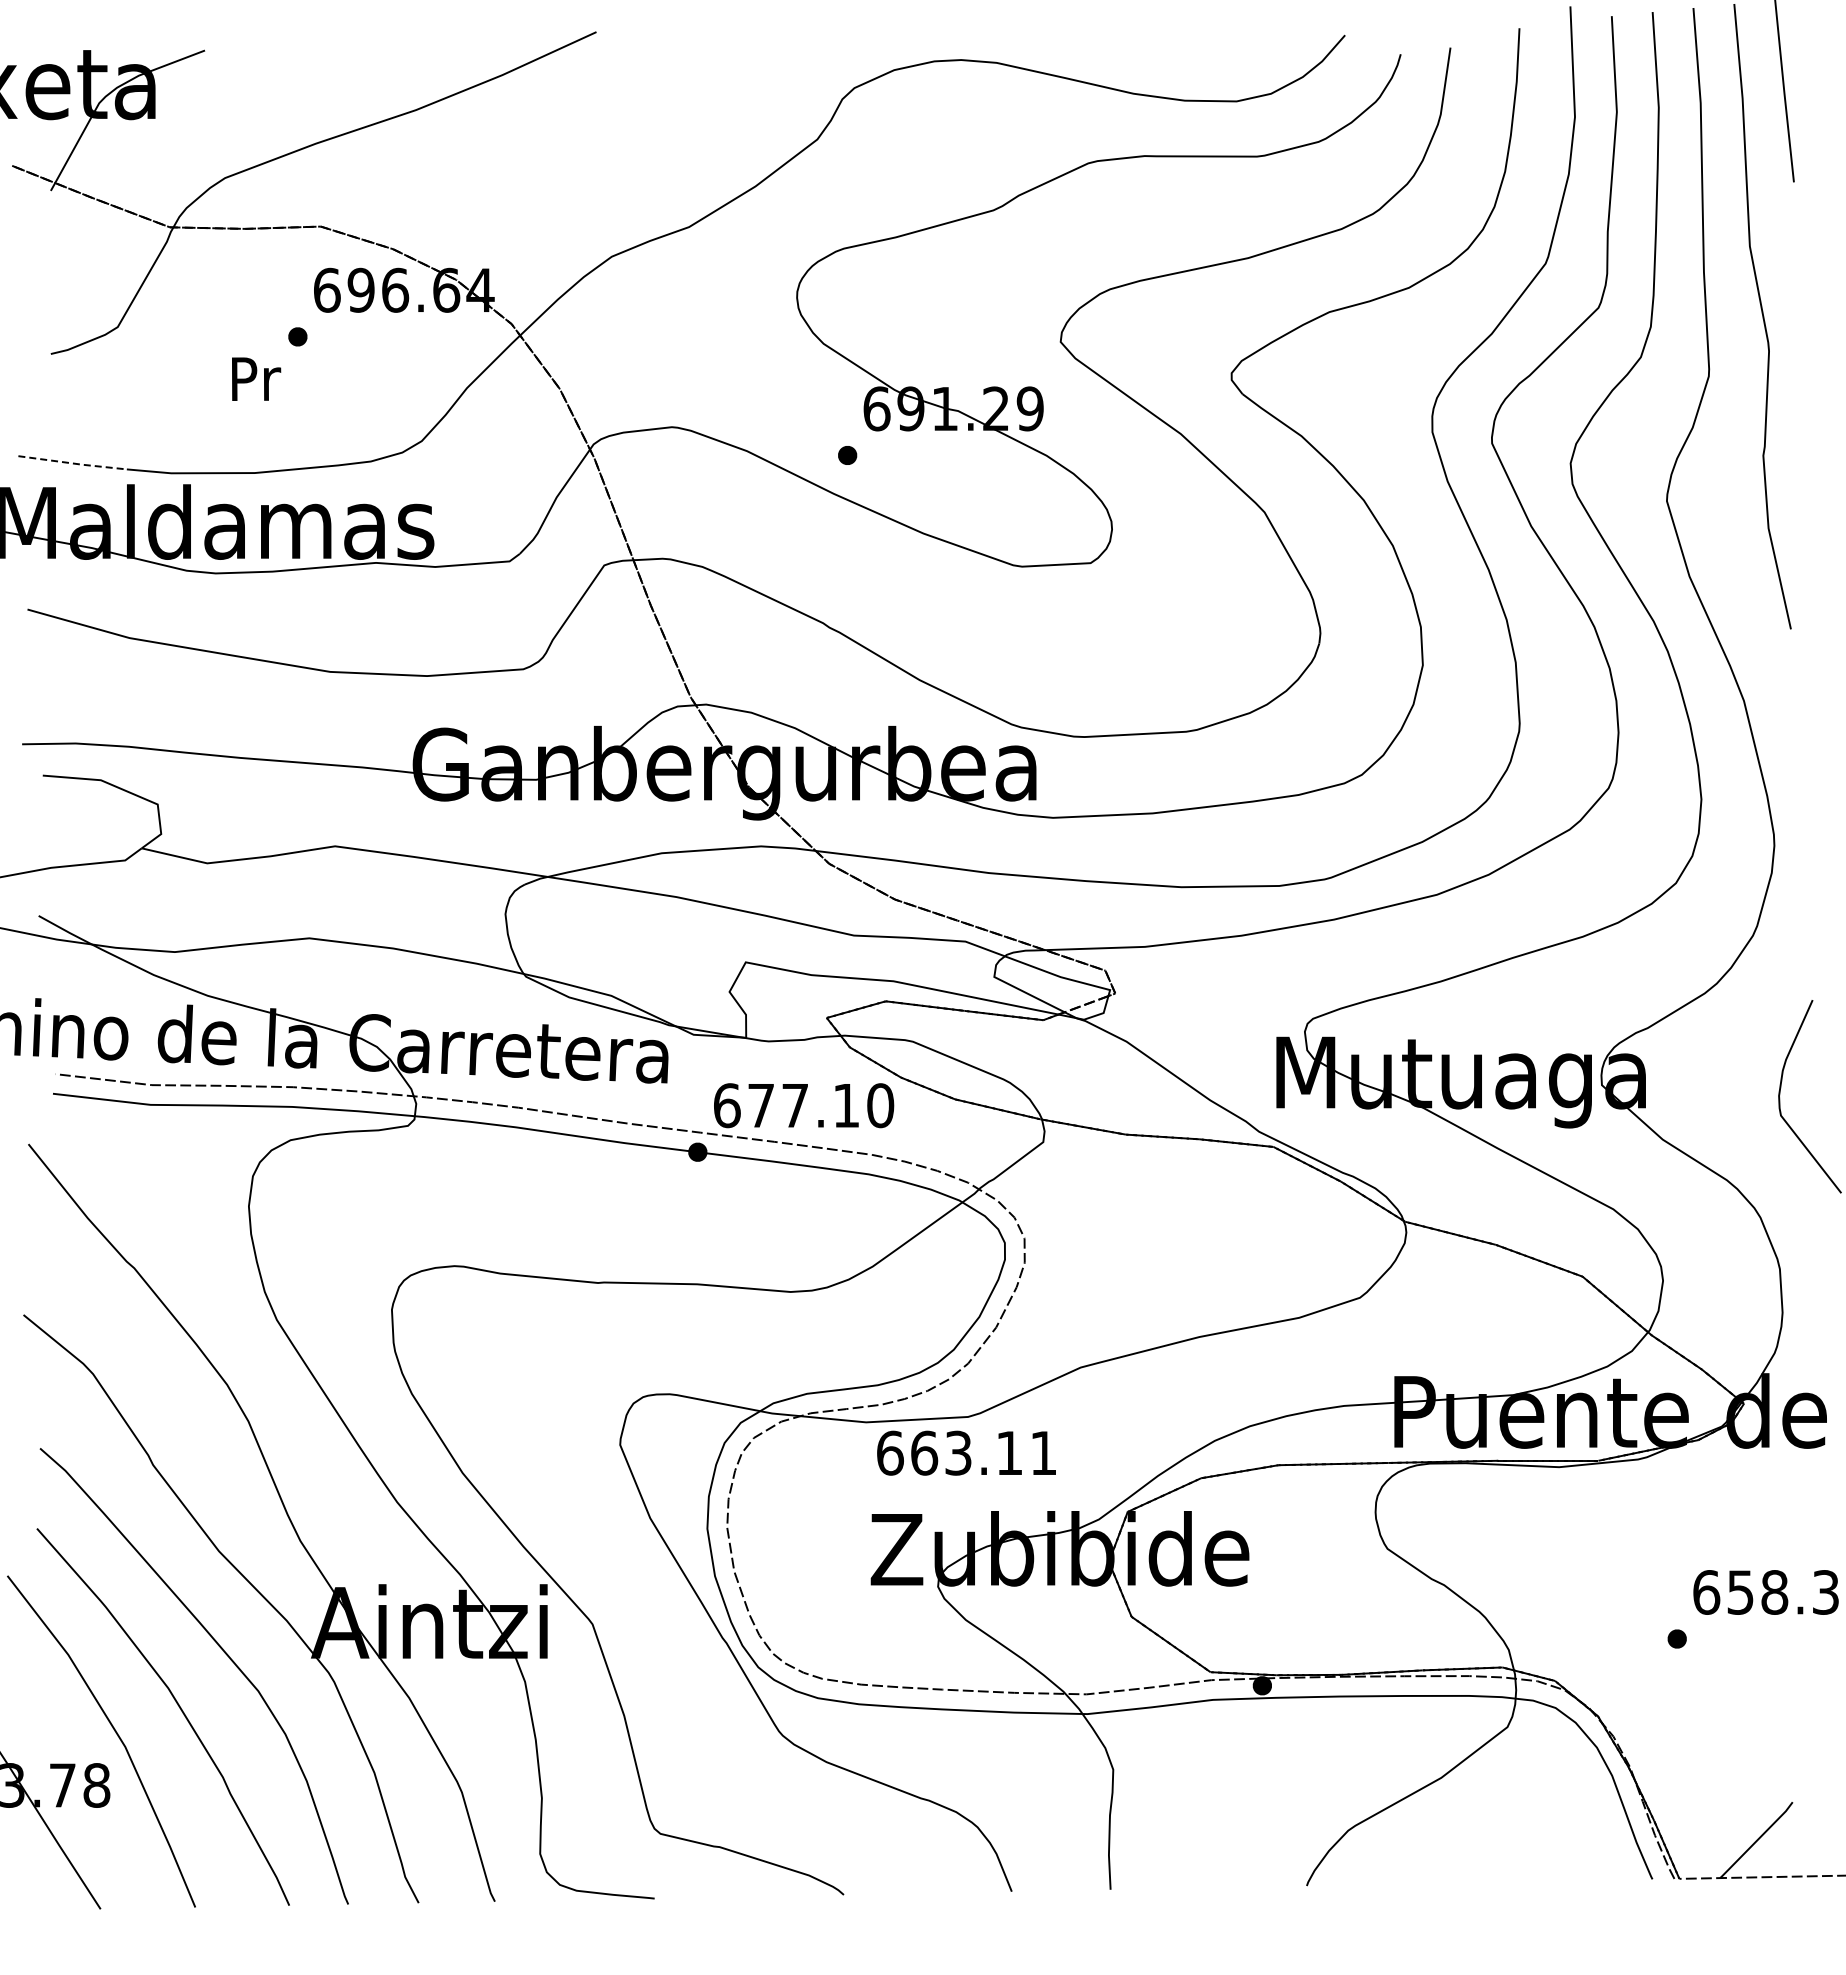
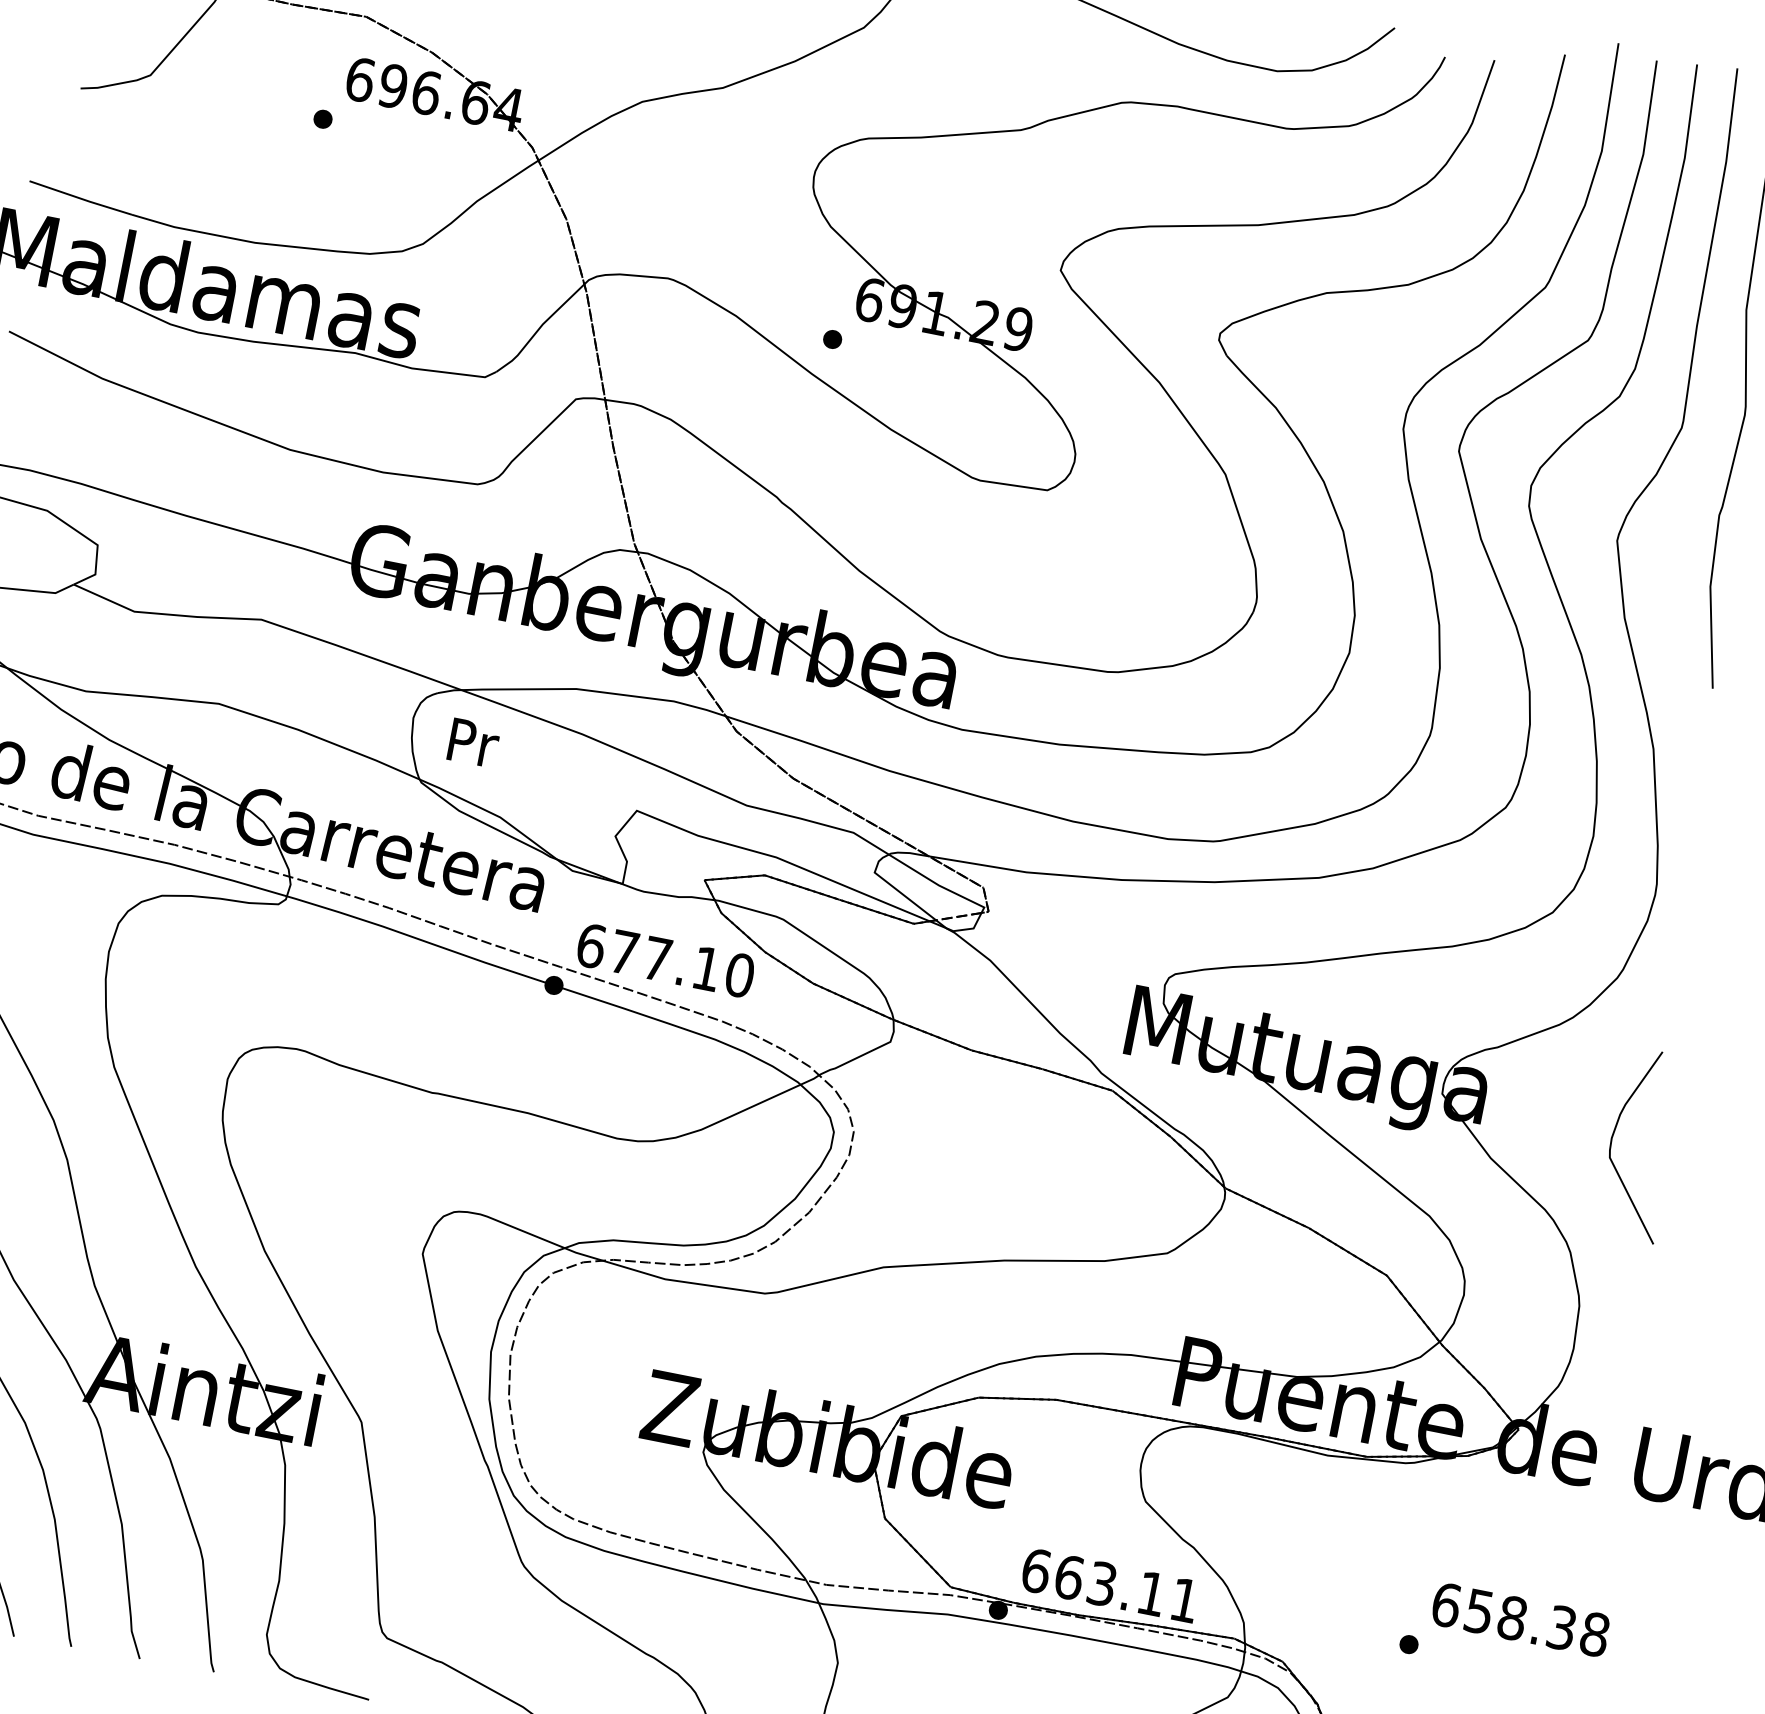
text: (256, 378) -> (473, 742), moved
line: (73, 463) -> (81, 198), dashed -> solid
text: (966, 1452) -> (1110, 1584), moved

